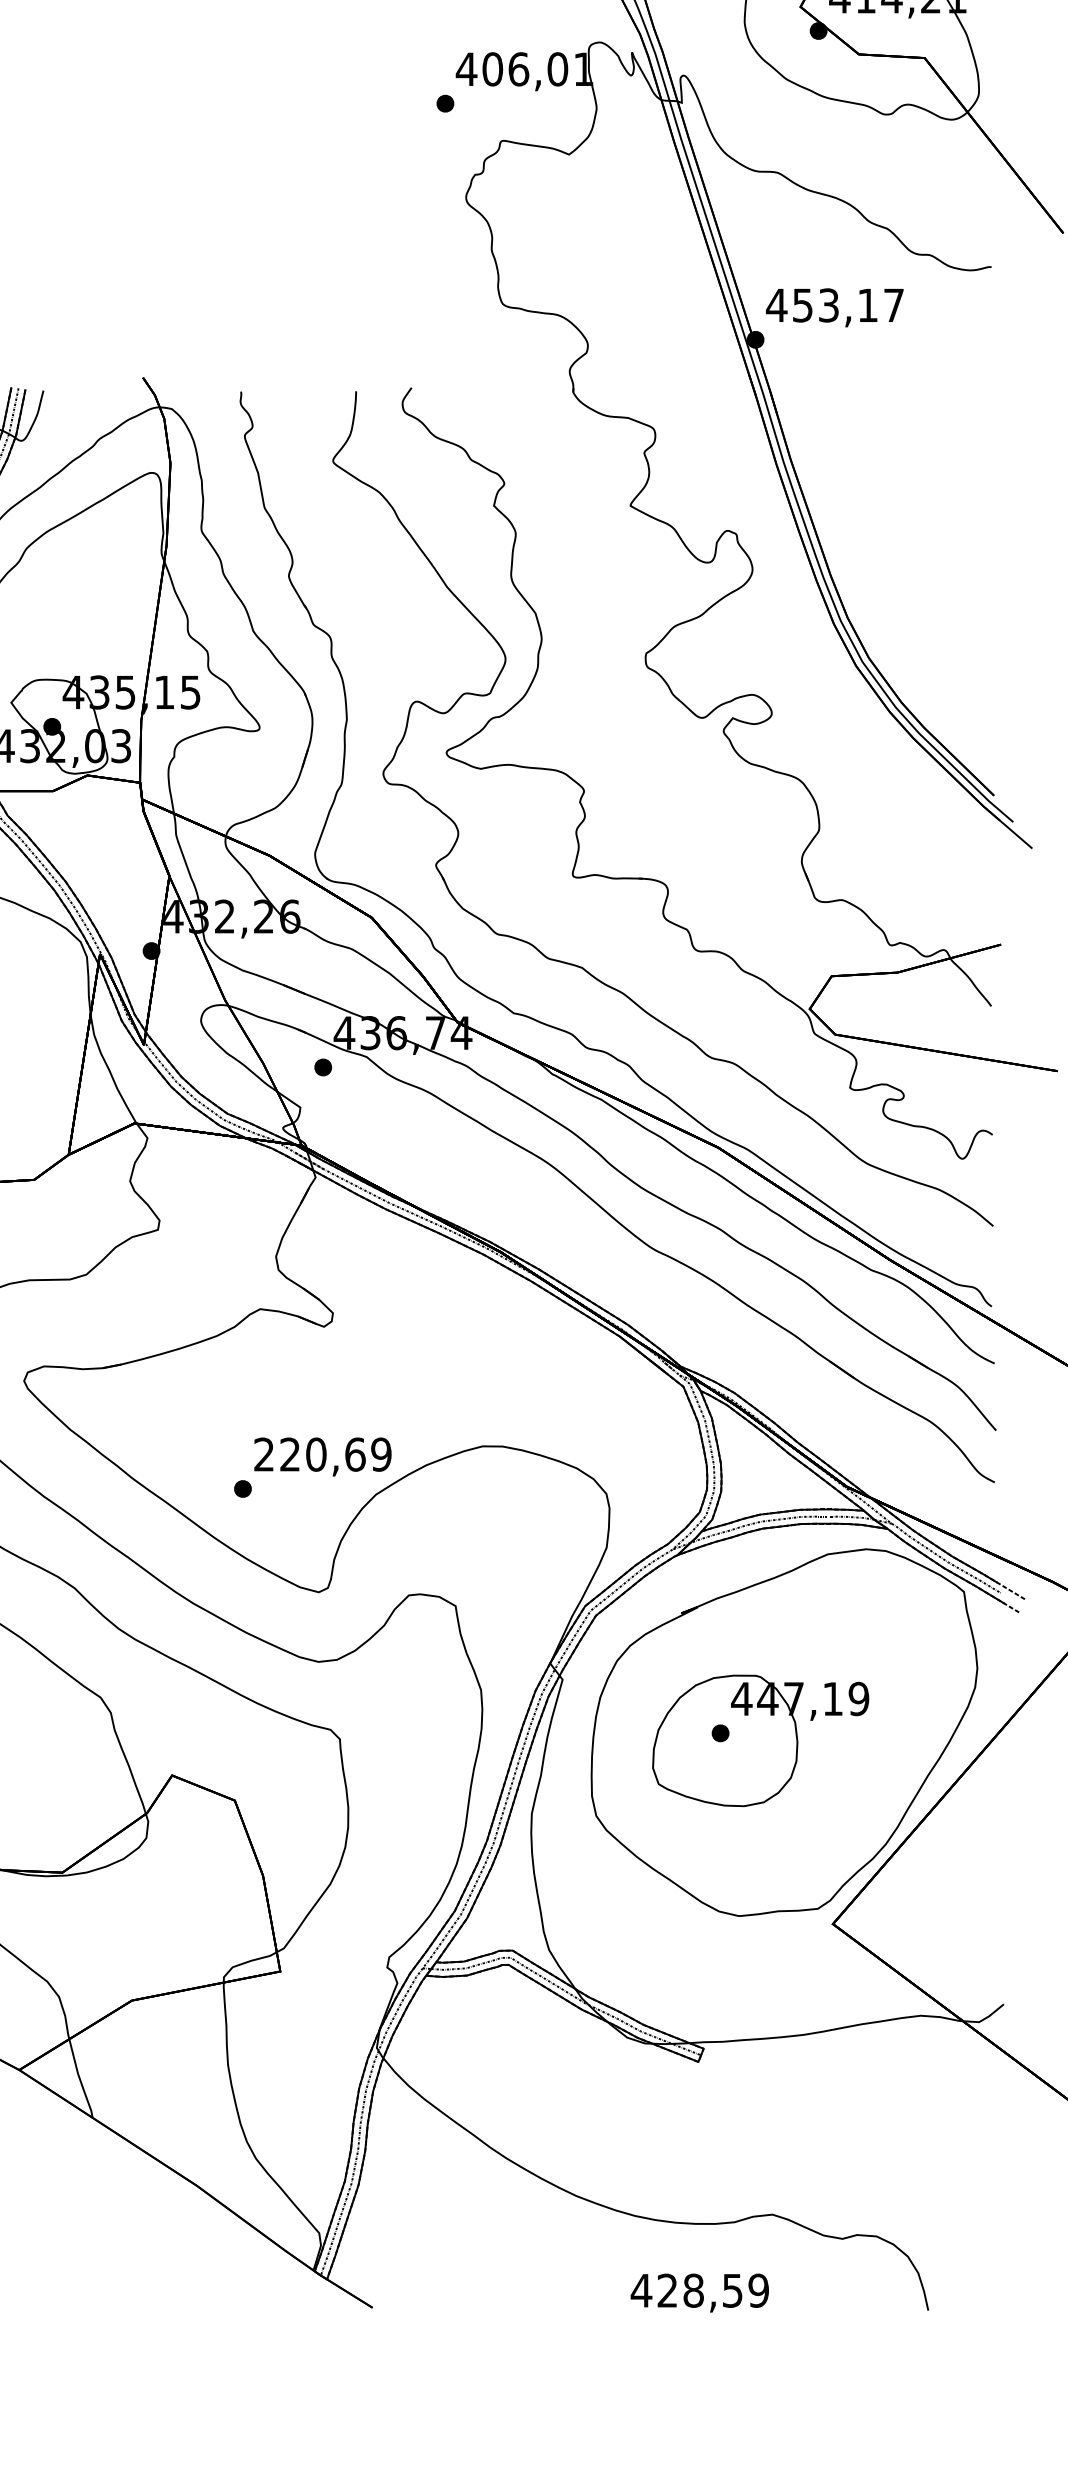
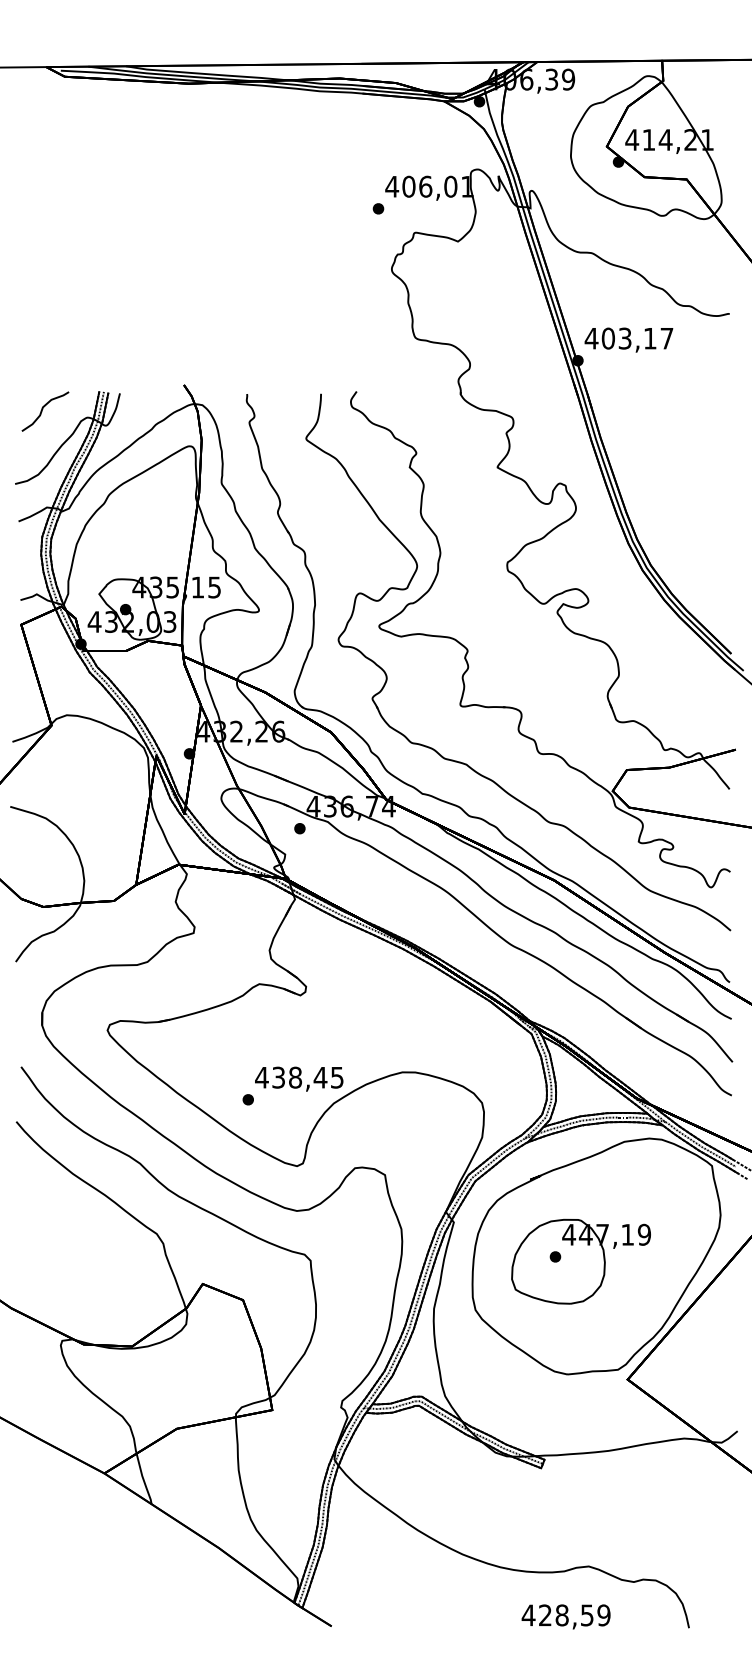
text: (801, 305) -> (607, 338), 453,17 -> 403,17
text: (322, 1454) -> (299, 1077), 220,69 -> 438,45
text: (698, 2292) -> (565, 1616), moved

